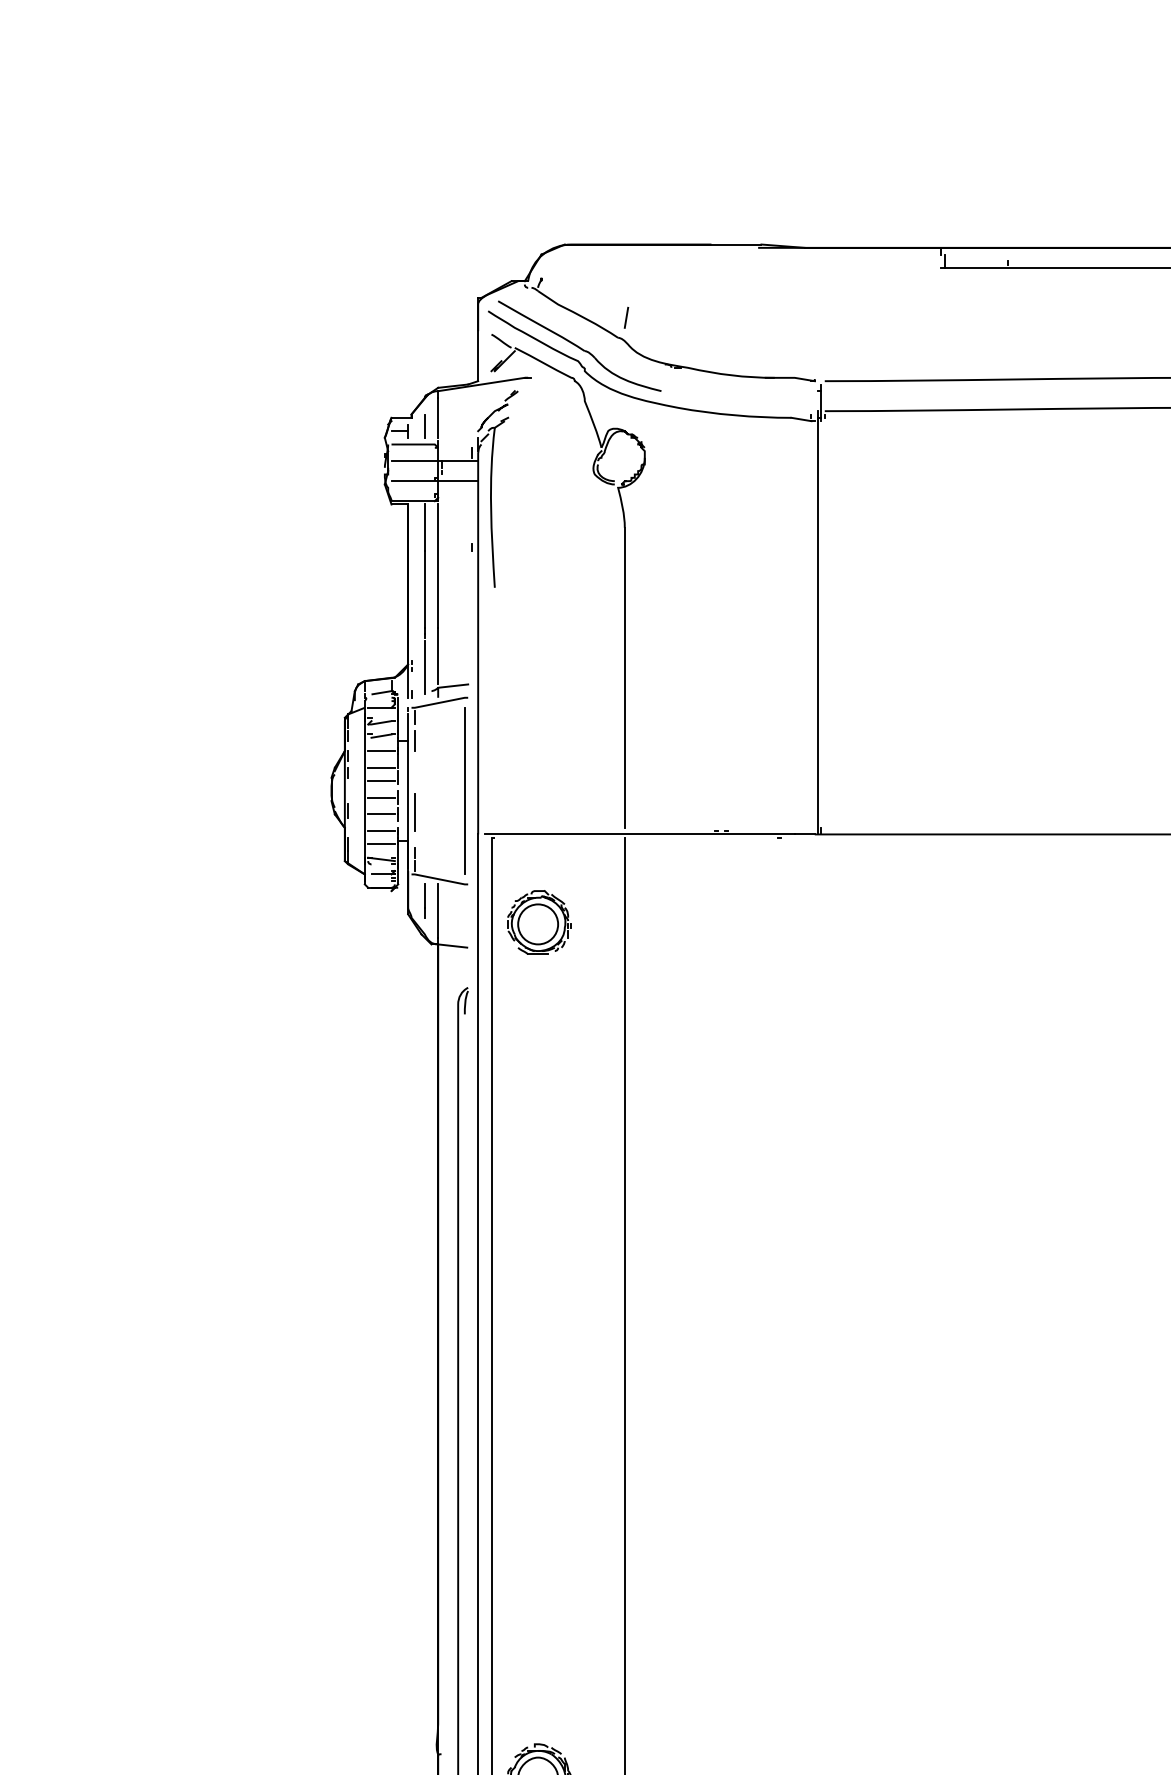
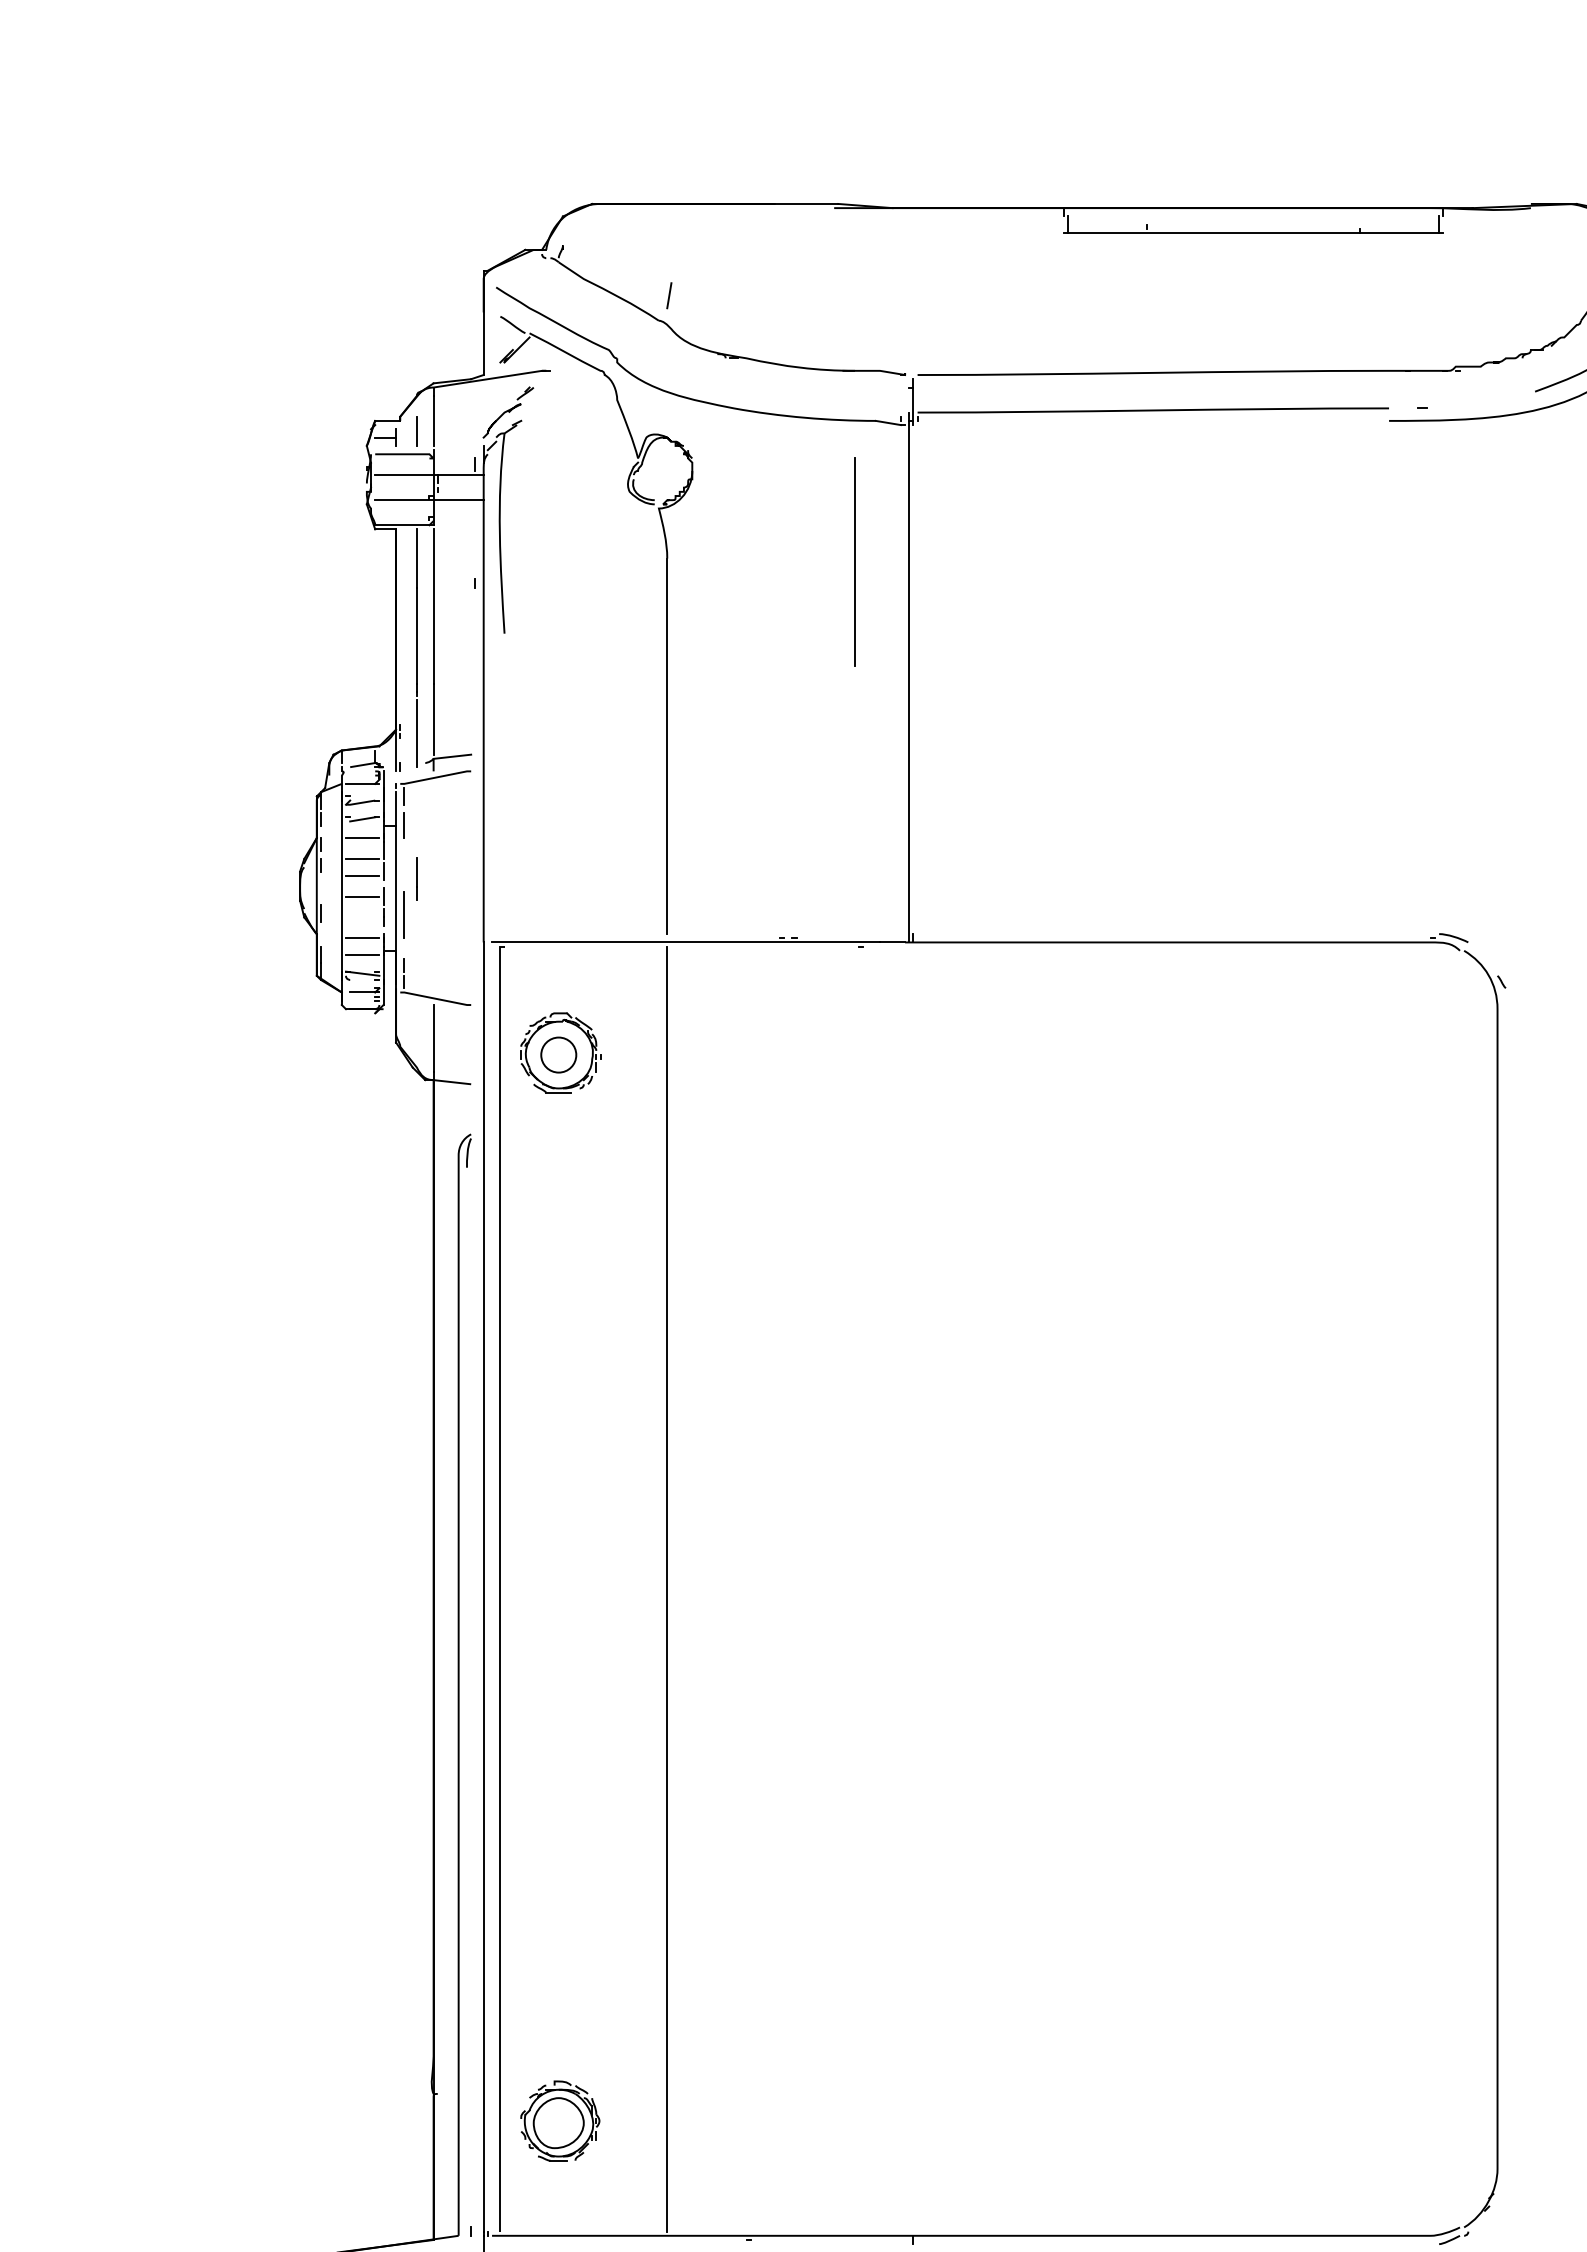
part: (579, 346) -> (610, 331), removed
line: (464, 790) -> (854, 561), moved
line: (381, 814) -> (362, 917), removed
line: (424, 900) -> (416, 878), moved
circle: (537, 924) -> (558, 1055), size x0.7

